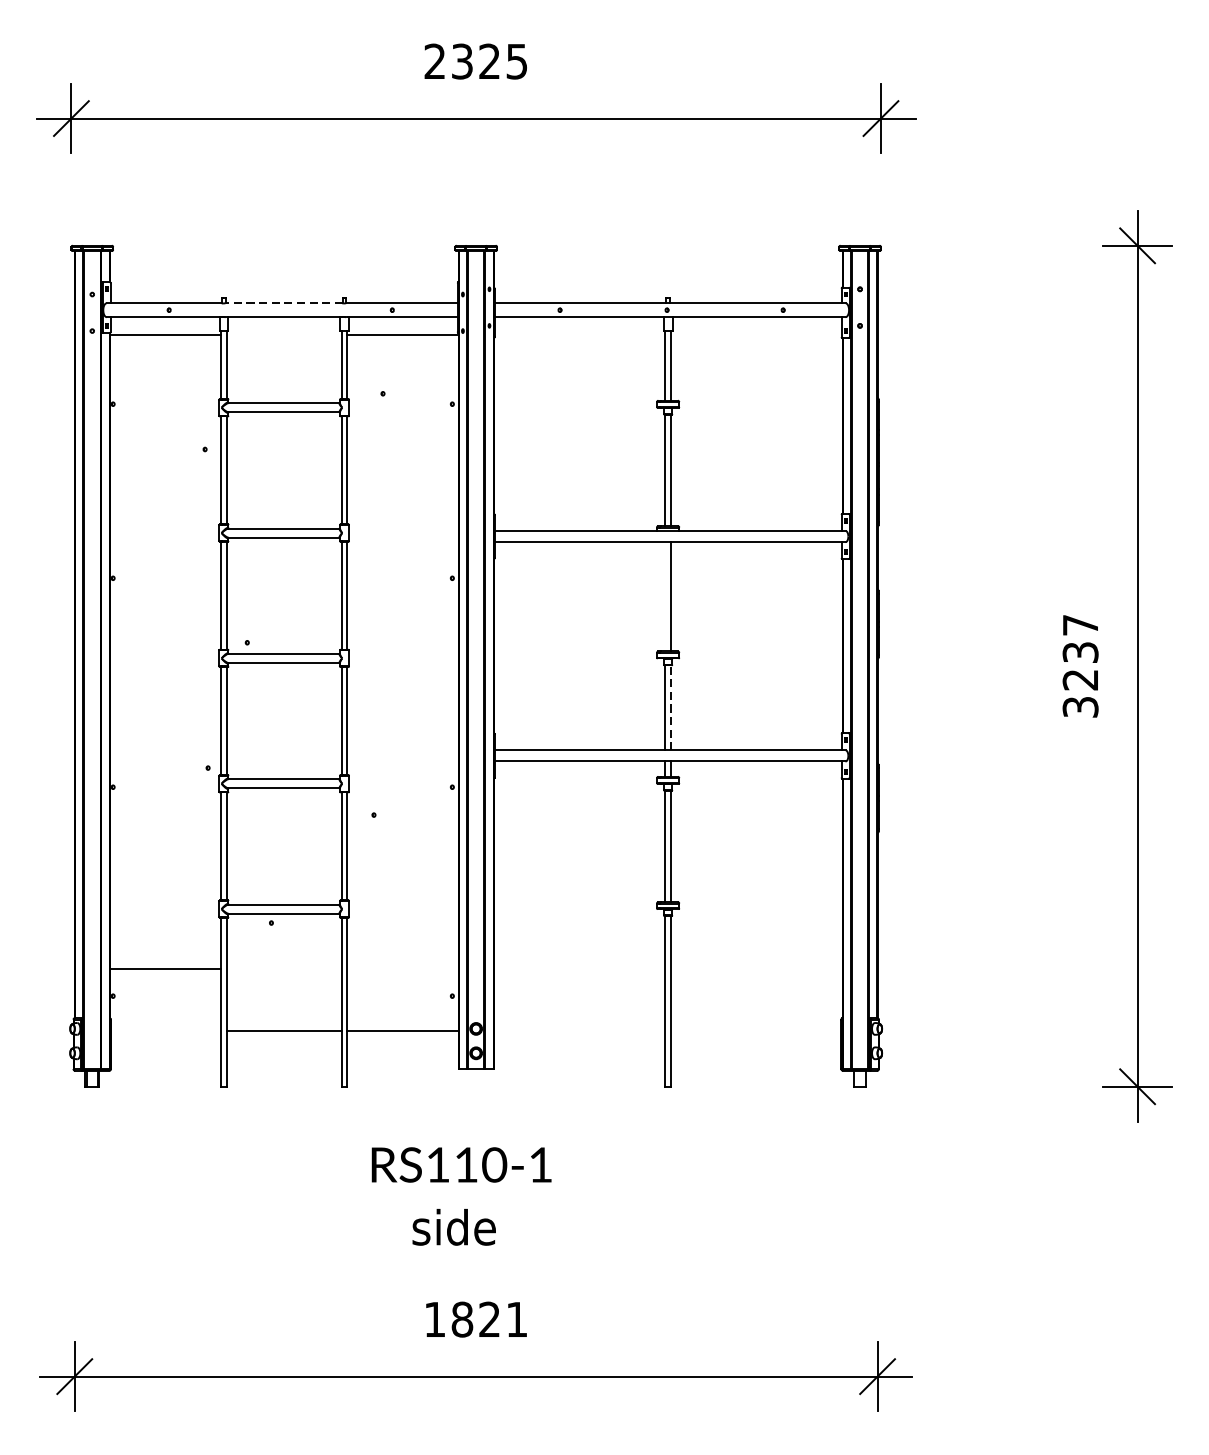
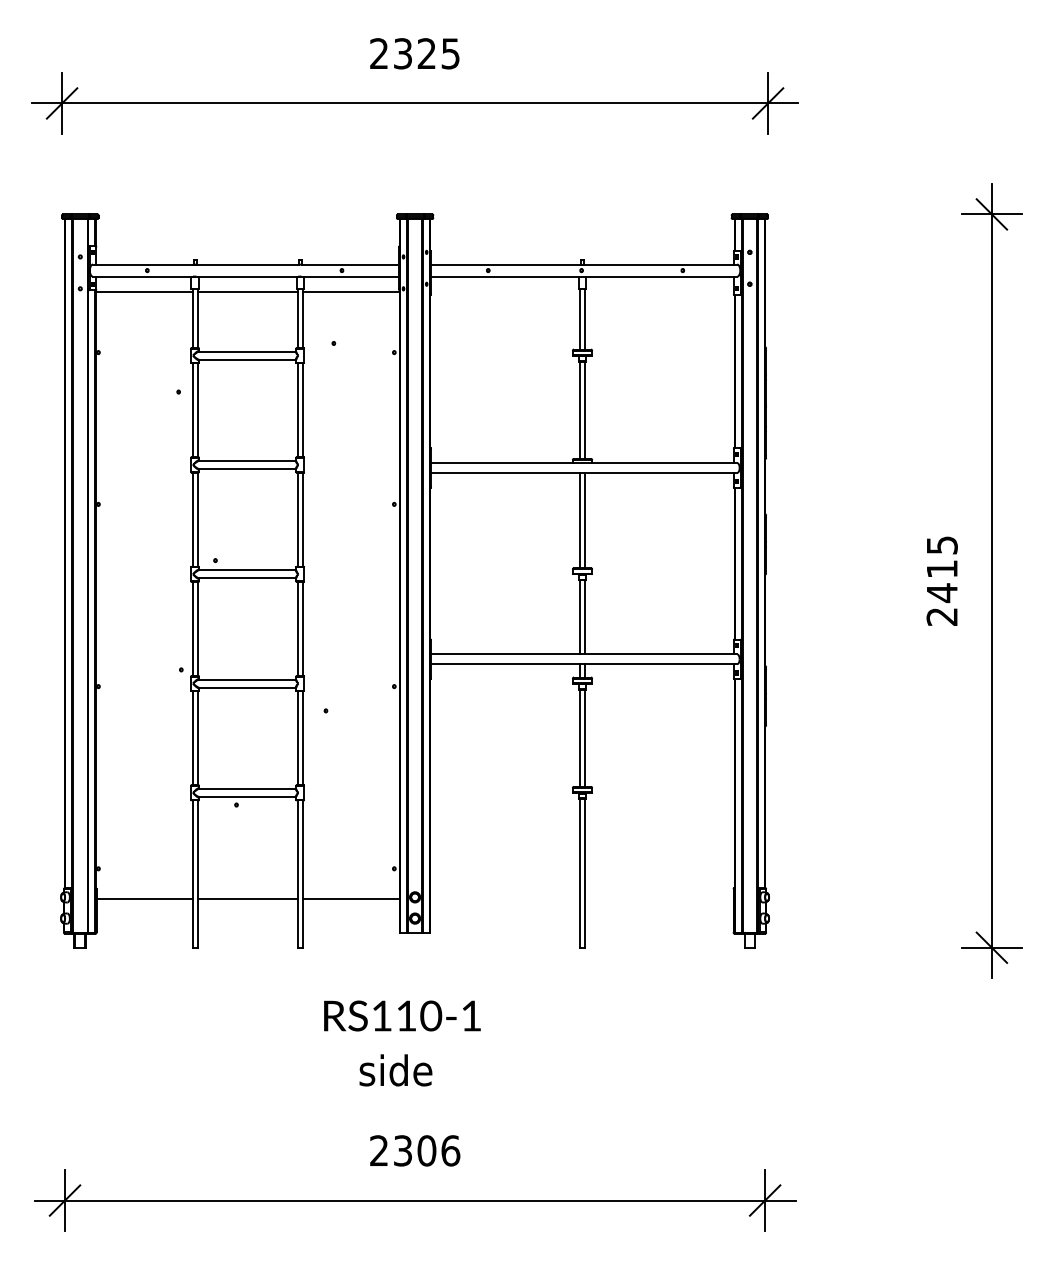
line: (283, 303) -> (247, 264), dashed -> solid
line: (283, 334) -> (247, 291), added
line: (665, 596) -> (580, 520), added
text: (1079, 665) -> (941, 580), 3237 -> 2415
line: (670, 706) -> (584, 616), dashed -> solid
line: (165, 969) -> (144, 899), moved
text: (476, 1319) -> (415, 1150), 1821 -> 2306

